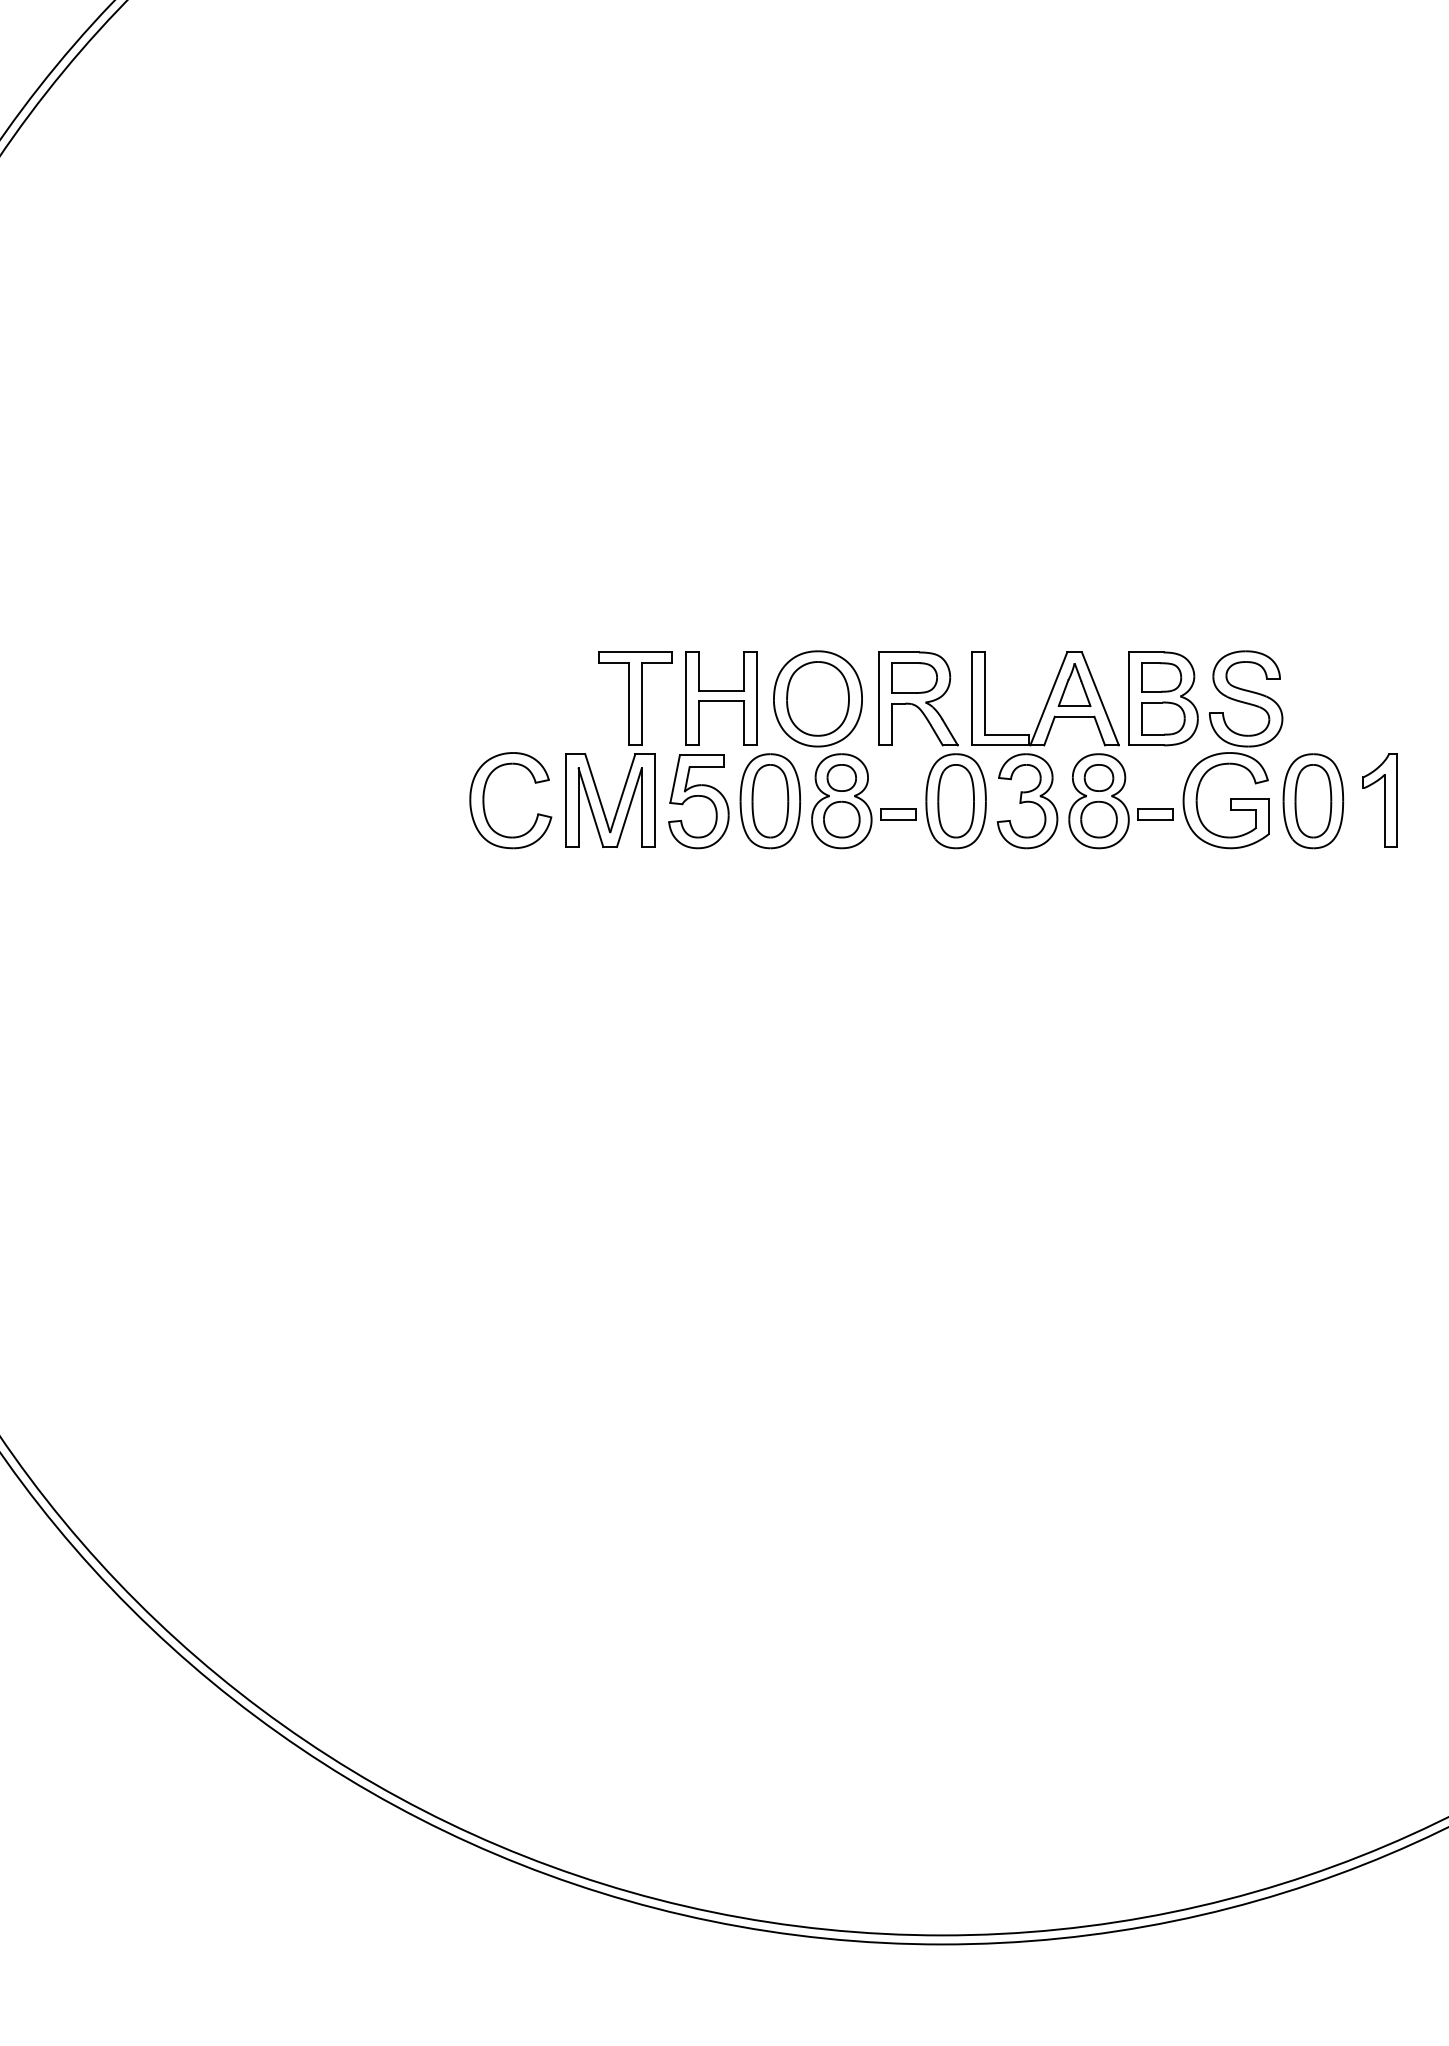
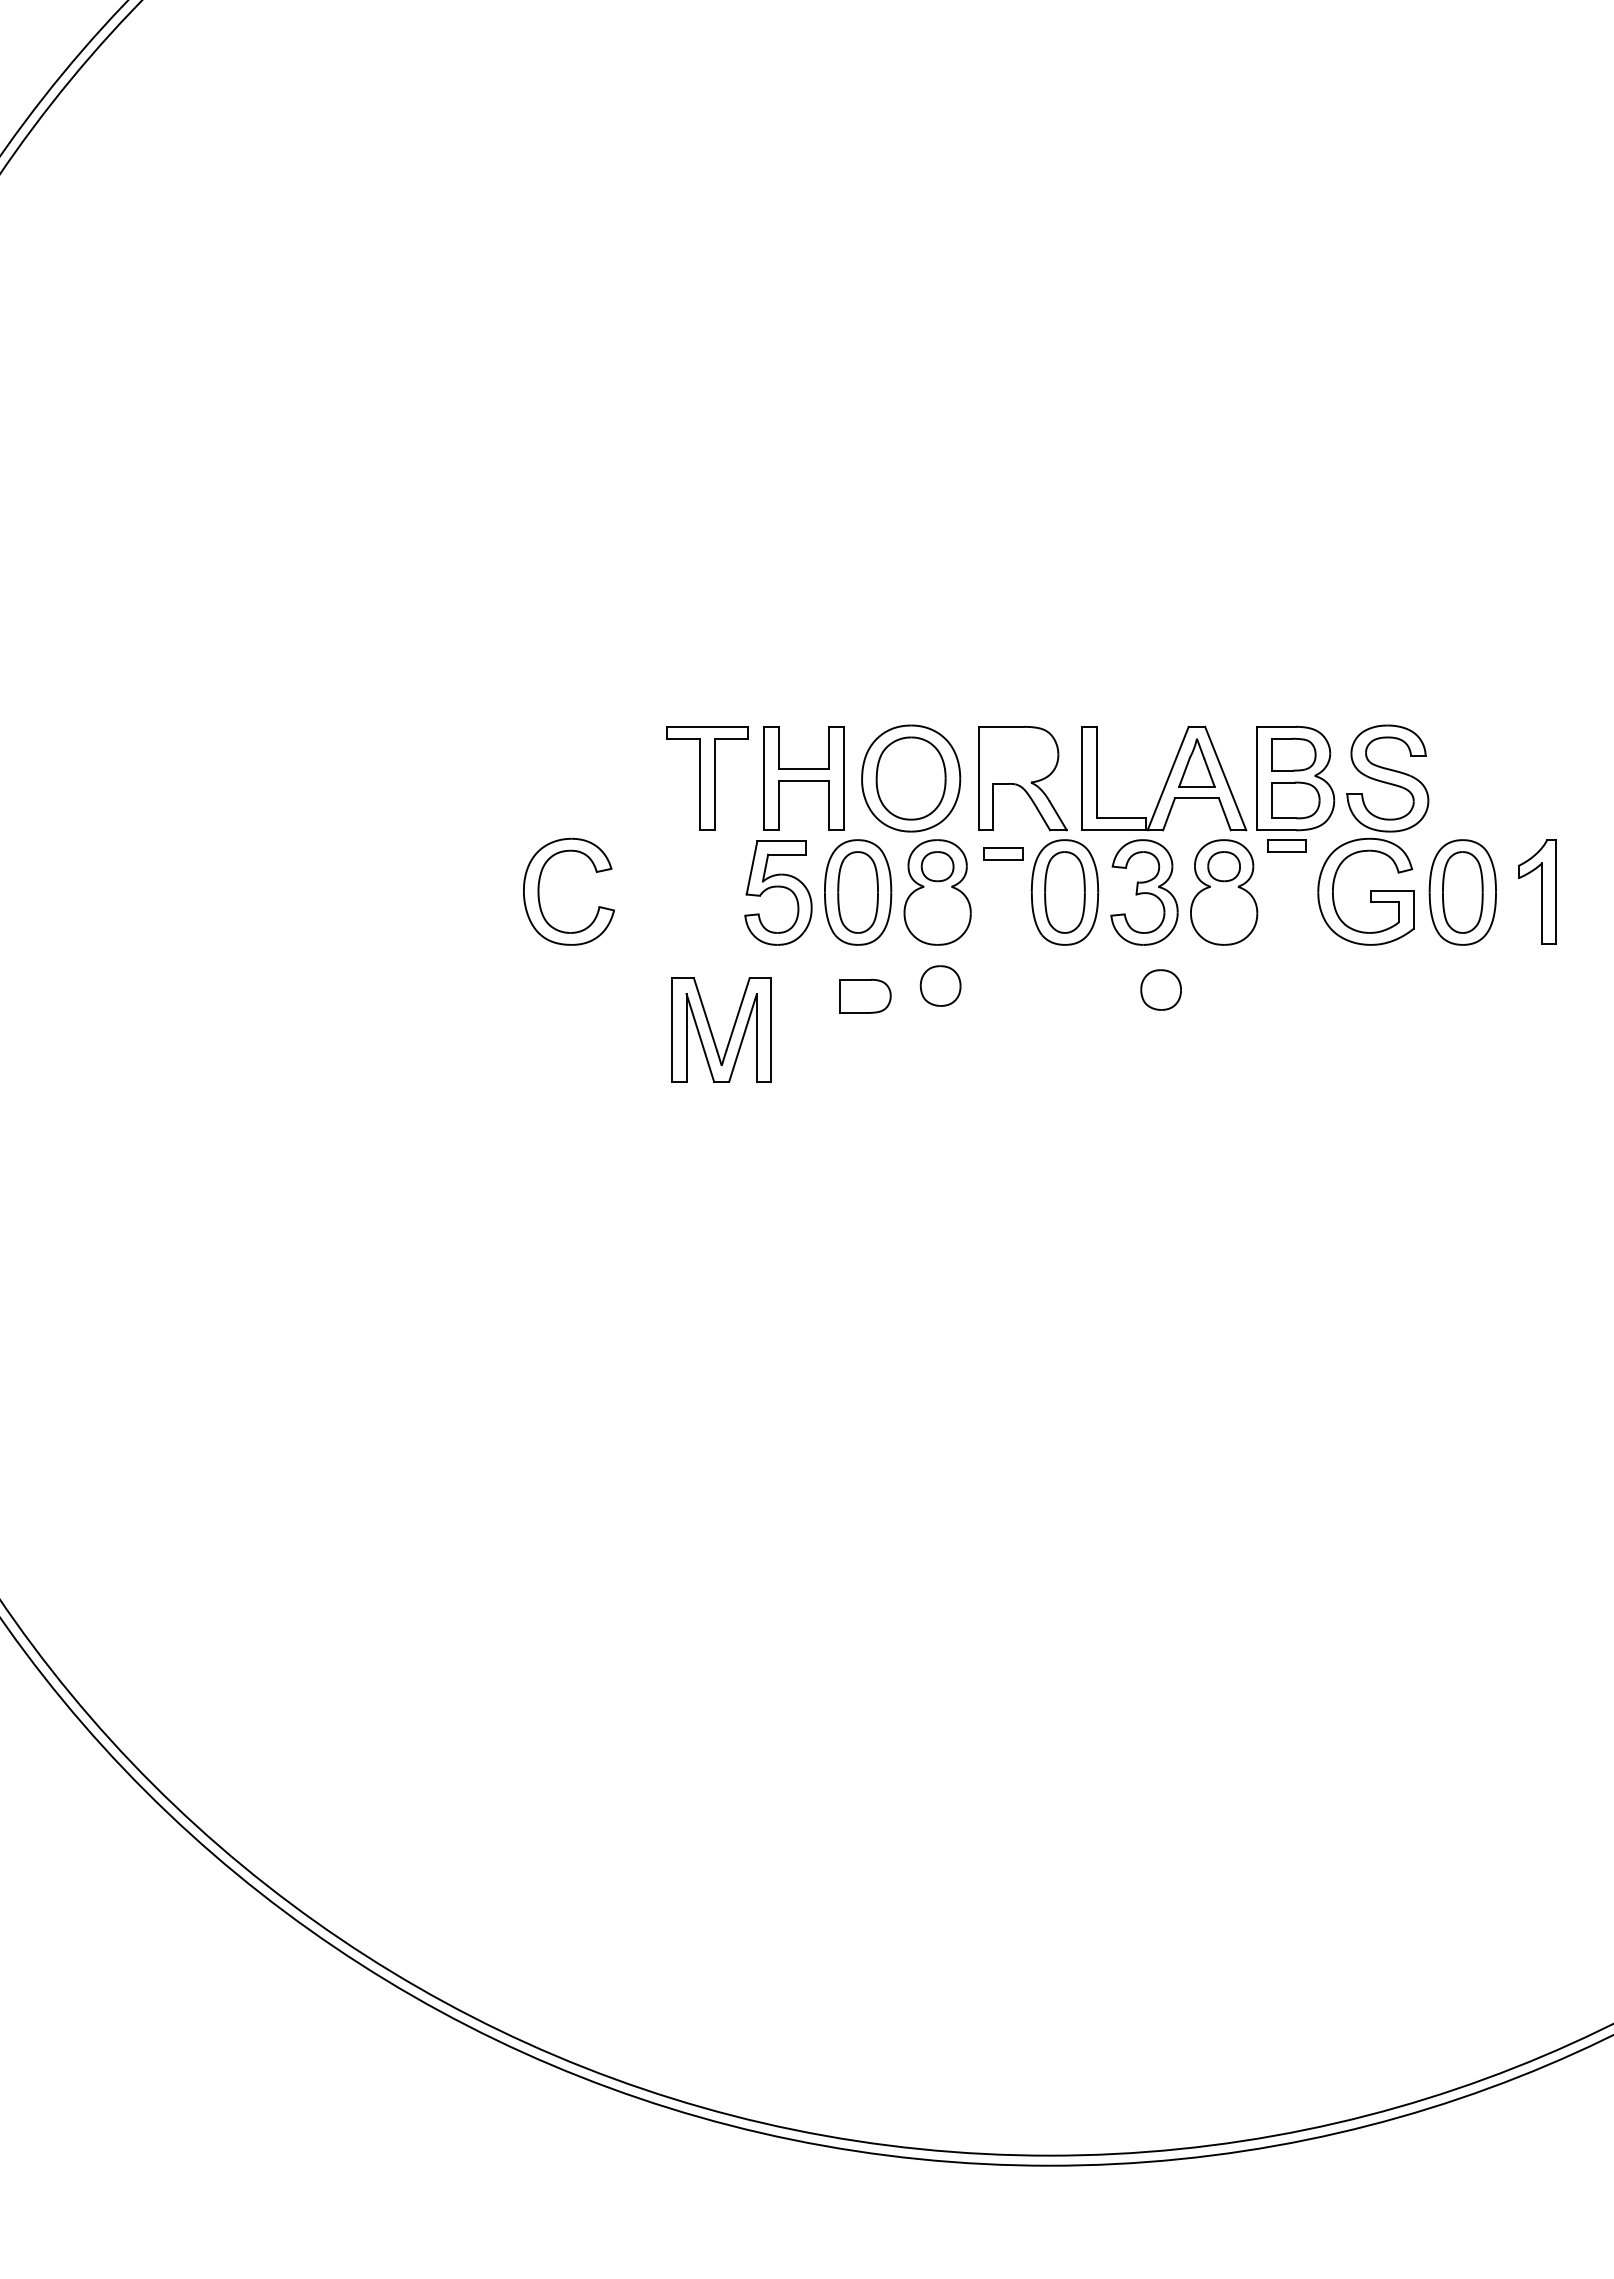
part: (914, 677) -> (865, 995), moved
part: (601, 803) -> (712, 1032), moved
part: (898, 813) -> (1003, 853), moved
part: (1155, 813) -> (1286, 845), moved
part: (841, 819) -> (940, 985), moved
part: (1098, 819) -> (1160, 989), moved

